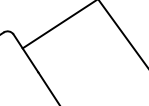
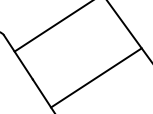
line: (92, 70) -> (95, 77), added

